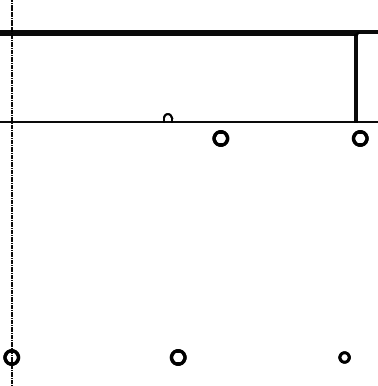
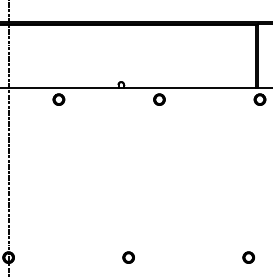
circle: (81, 138) -> (58, 99), added
circle: (344, 357) -> (248, 257), size x1.43

